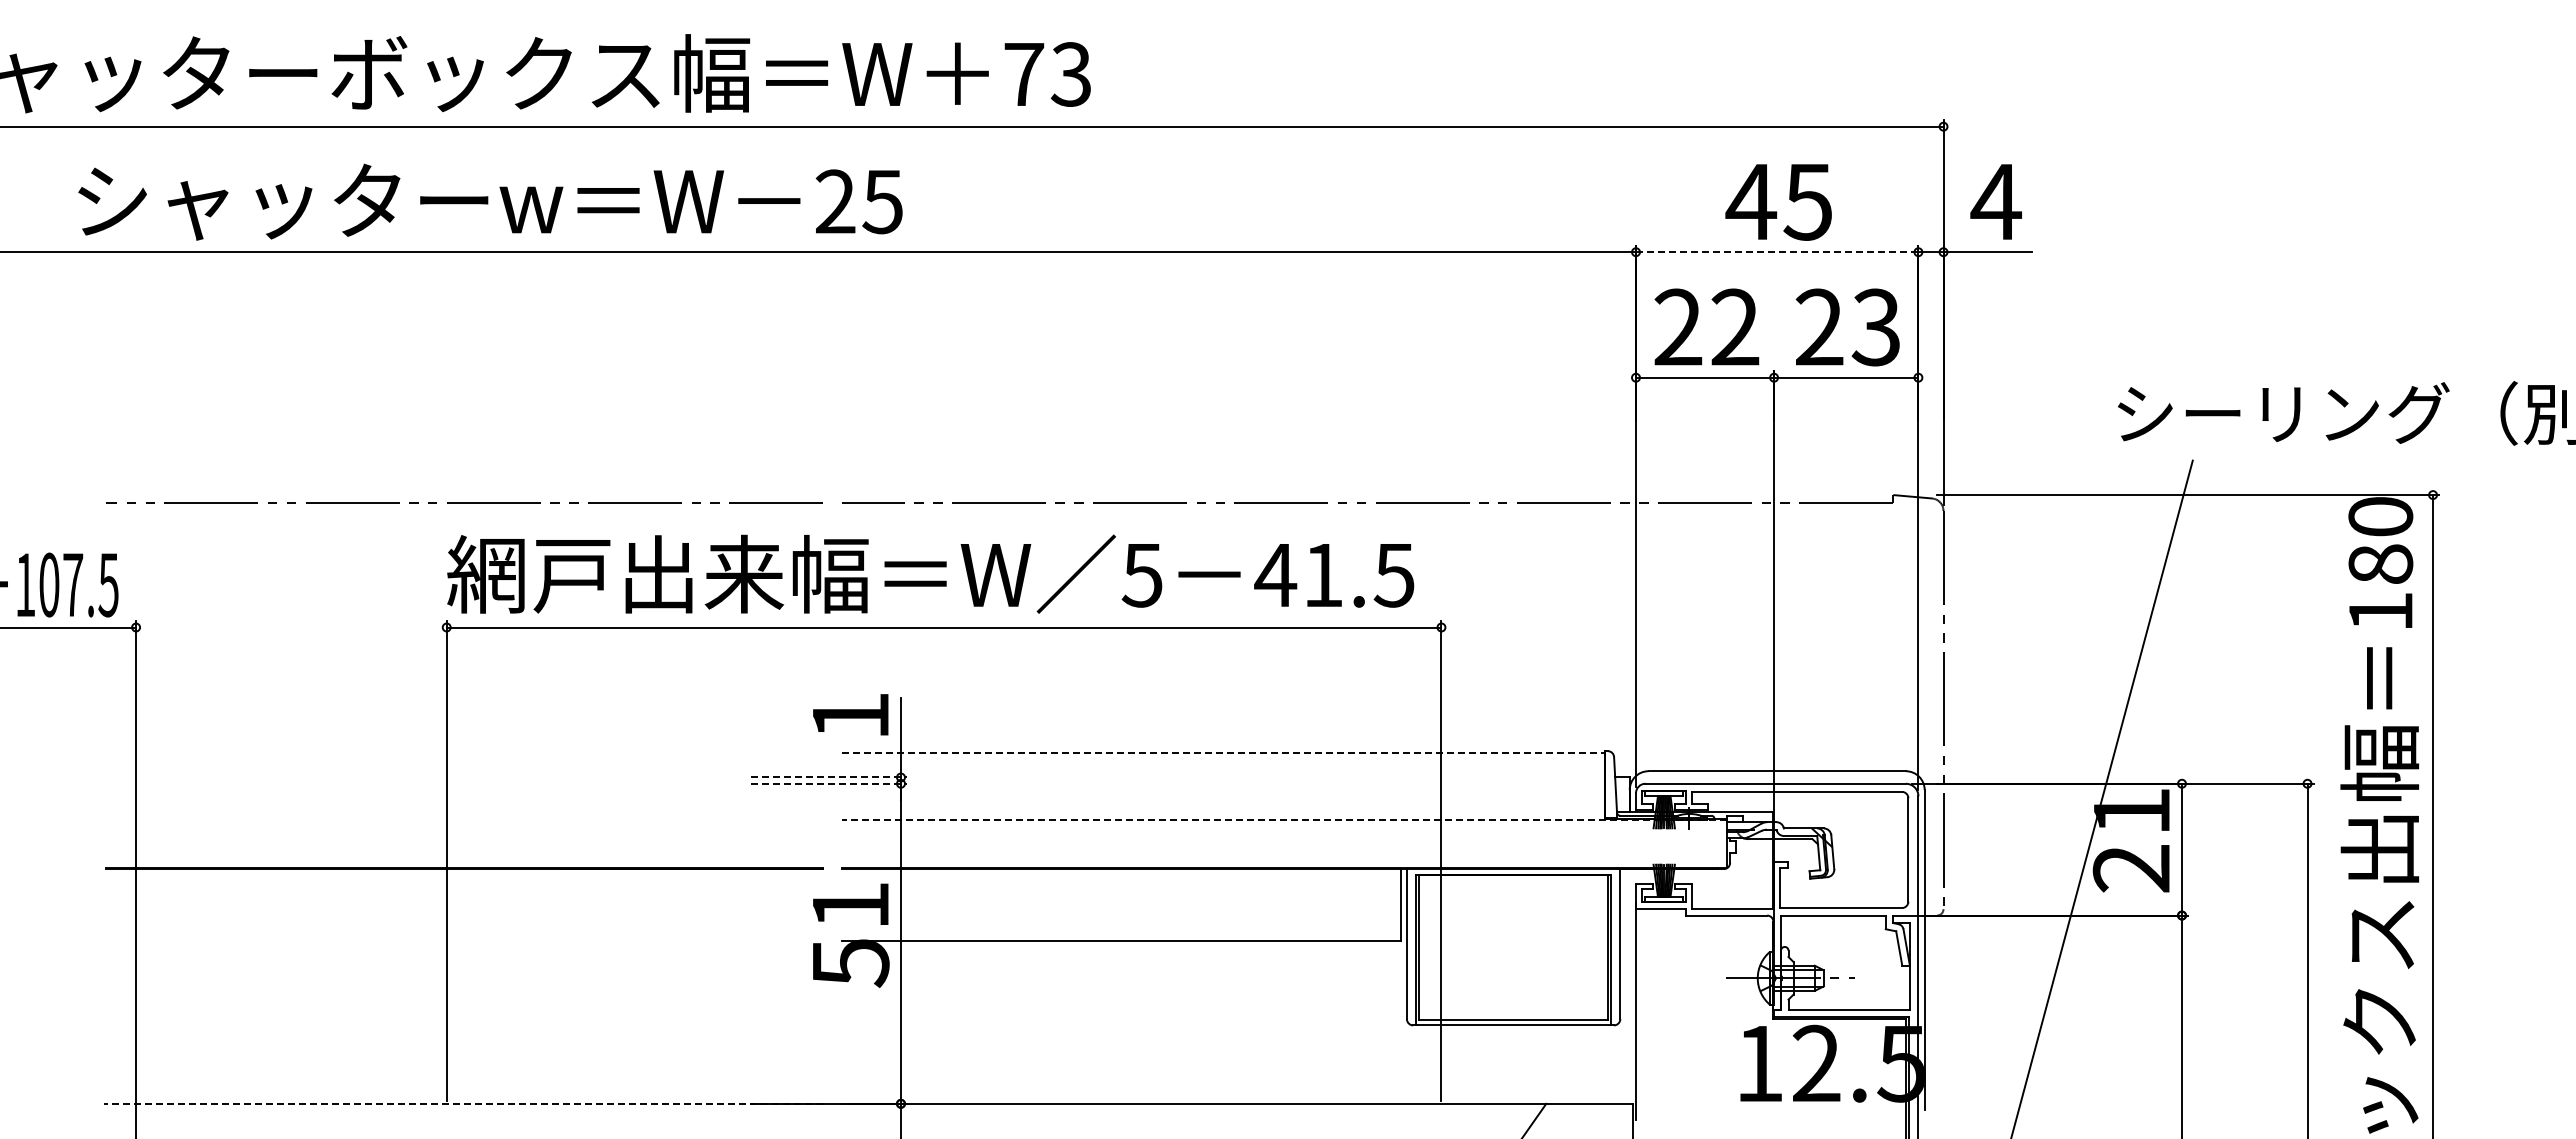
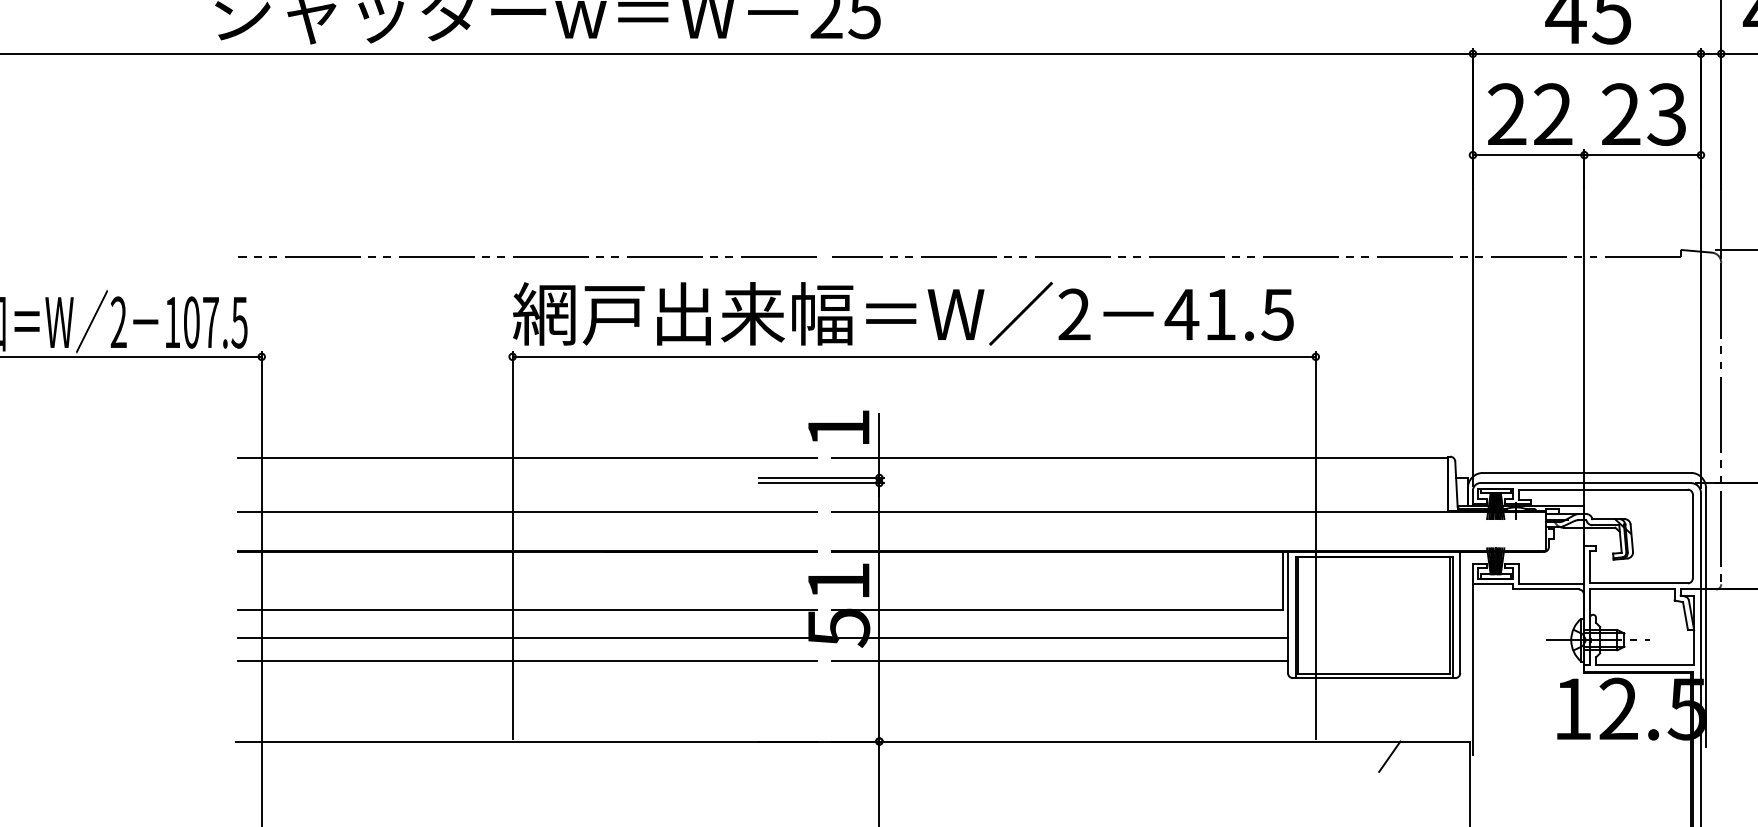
line: (1777, 252) -> (1587, 54), dashed -> solid
text: (1141, 574) -> (1073, 314), 5 -> 2
line: (464, 753) -> (526, 458), added
line: (1223, 753) -> (1139, 458), dashed -> solid
line: (829, 777) -> (821, 477), dashed -> solid
line: (829, 783) -> (821, 482), dashed -> solid
line: (464, 820) -> (526, 512), added
line: (1284, 820) -> (1189, 512), dashed -> solid
line: (464, 941) -> (526, 610), added
line: (464, 975) -> (526, 637), added
line: (1124, 975) -> (1059, 637), added
line: (464, 1004) -> (526, 661), added
line: (1124, 1004) -> (1059, 661), added
line: (463, 1103) -> (526, 741), dashed -> solid

